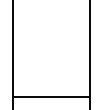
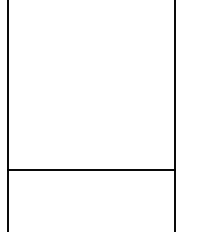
line: (51, 96) -> (91, 169), moved

